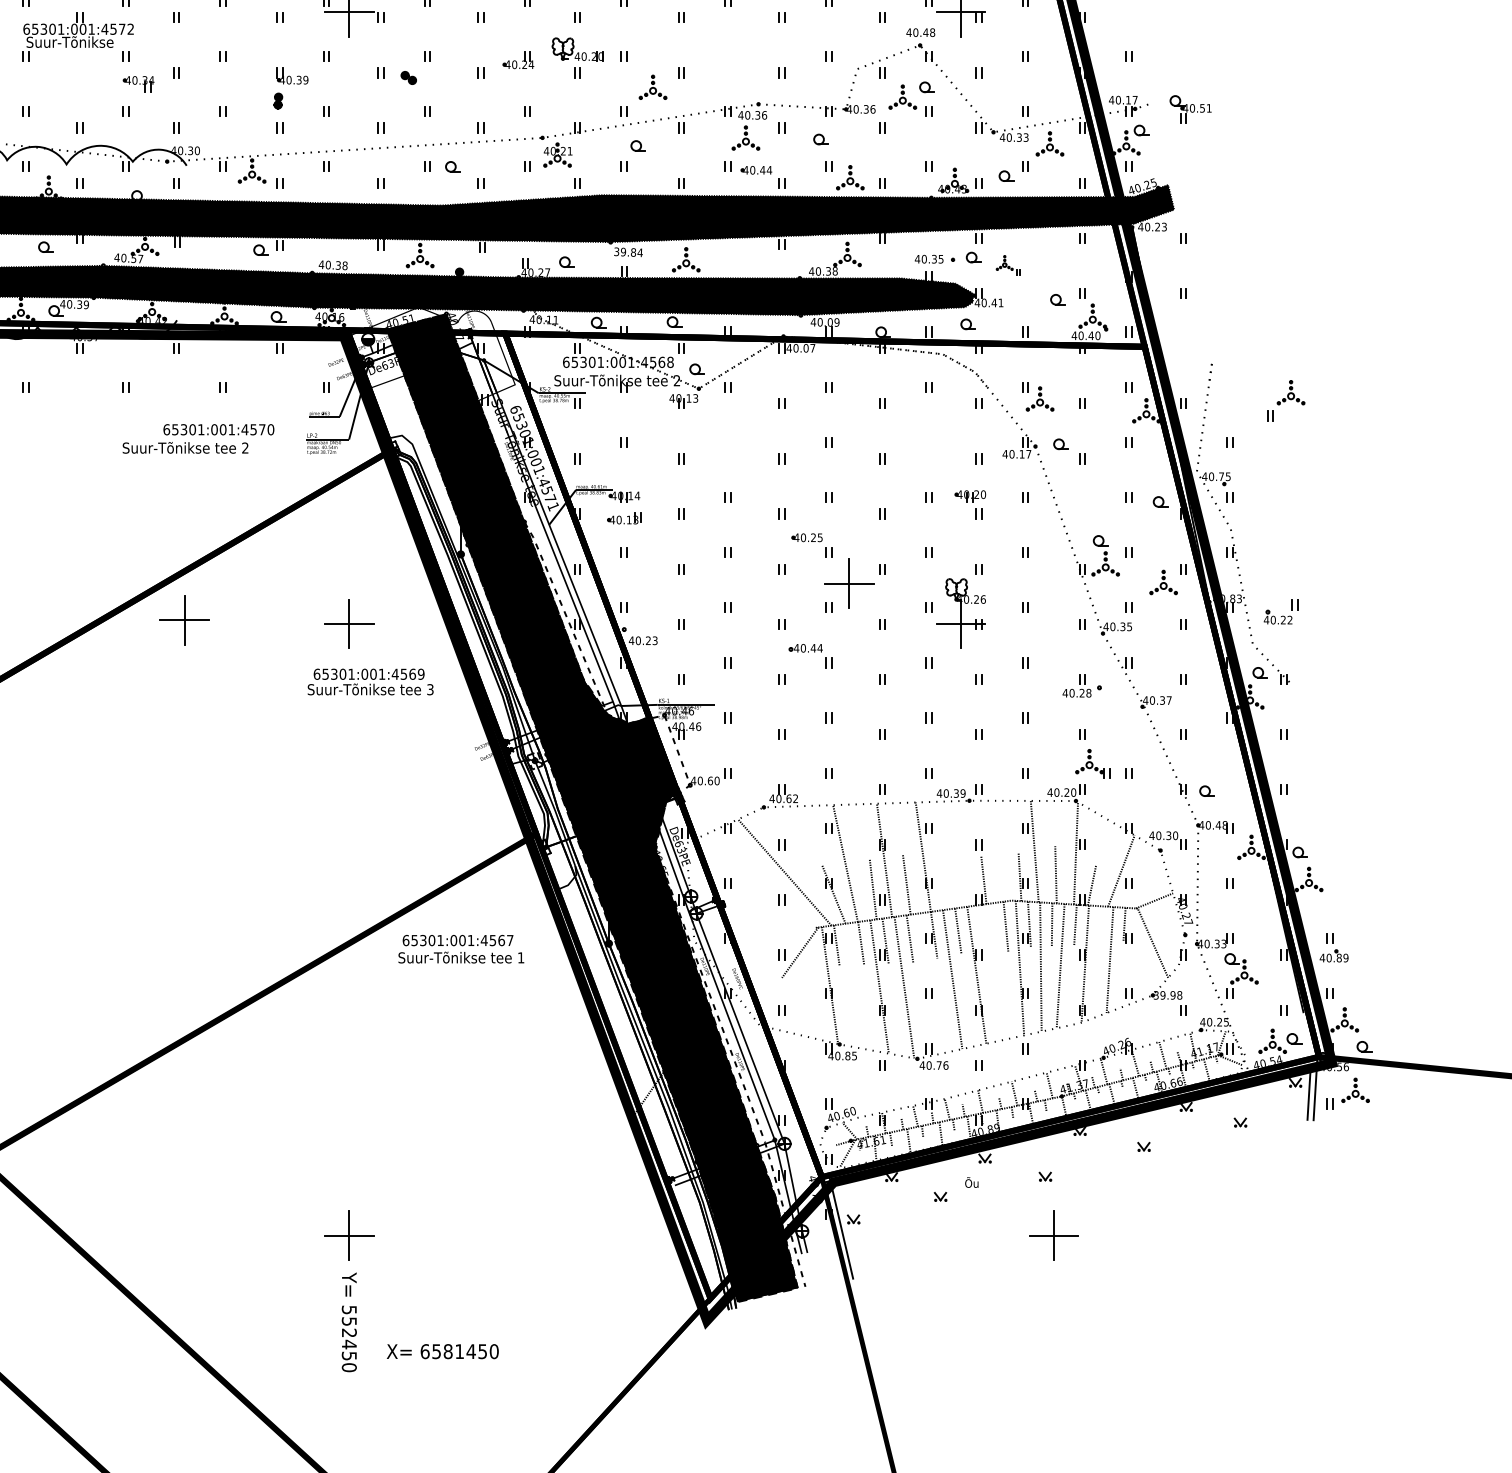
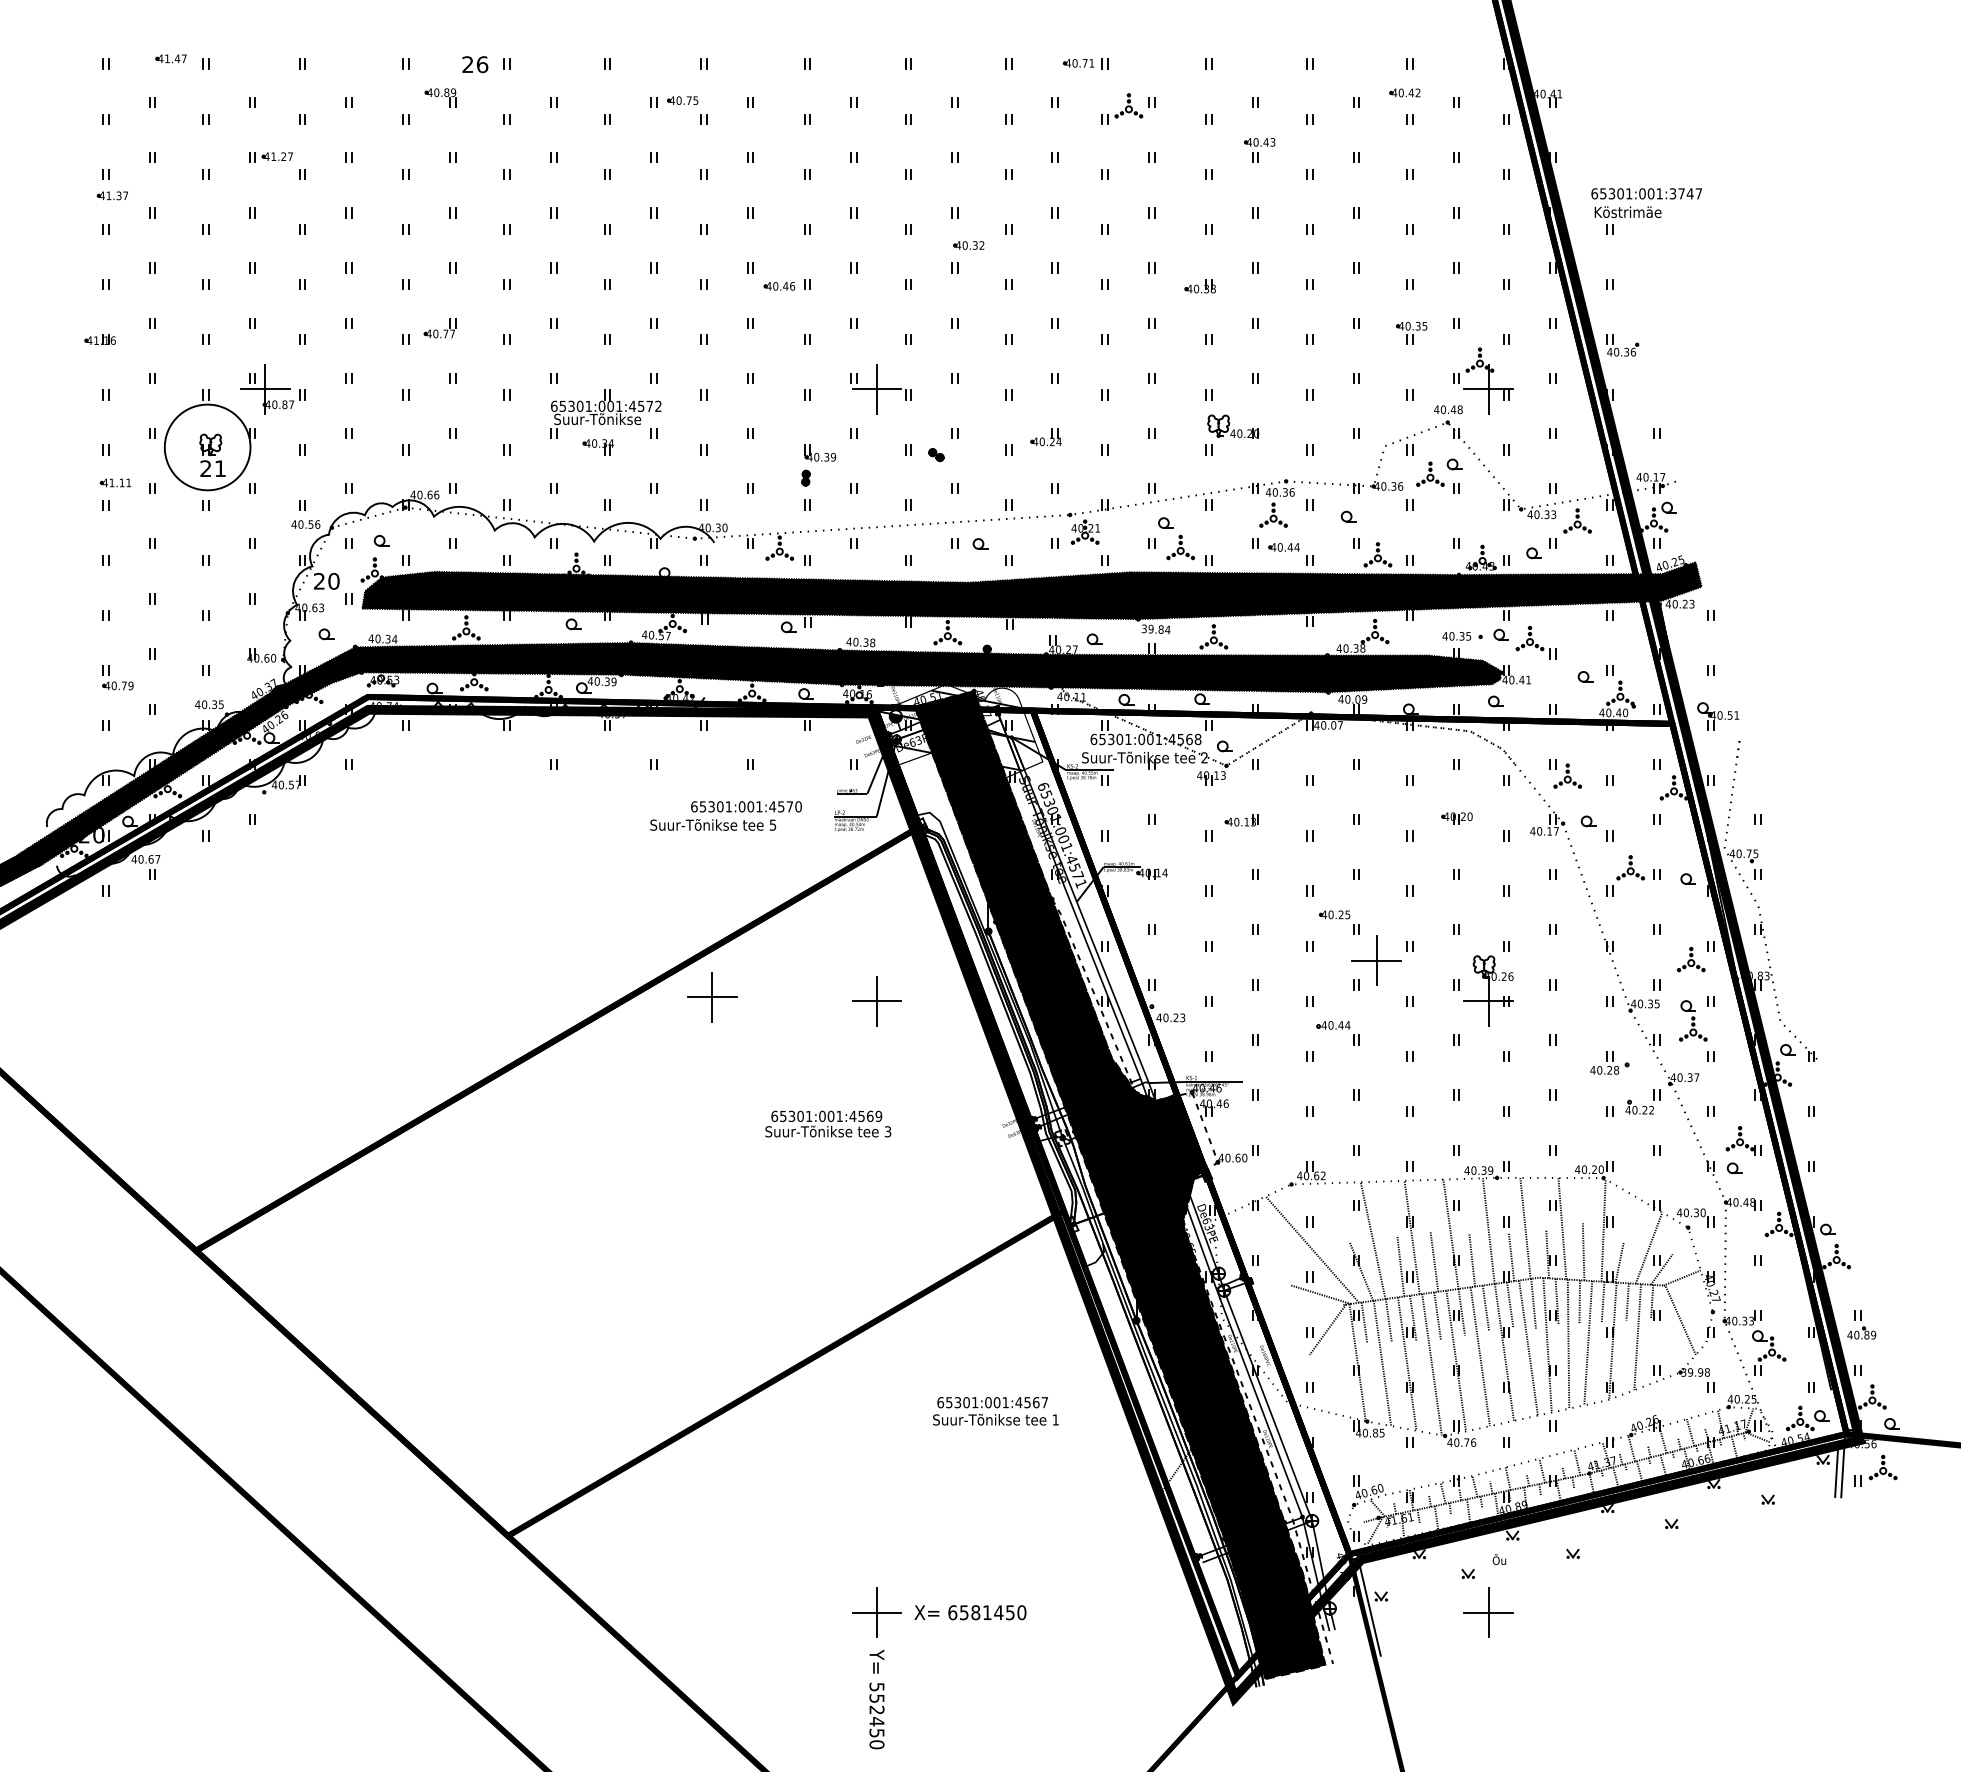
part: (577, 49) -> (1233, 426), moved
part: (138, 84) -> (598, 447), moved
part: (652, 87) -> (1180, 547), moved
part: (1190, 109) -> (1718, 716), moved
part: (1007, 265) -> (1535, 642), size x1.67
hatch: (429, 353) -> (957, 730), added
part: (1285, 400) -> (1625, 875), moved
text: (244, 447) -> (772, 824), 2 -> 5
part: (969, 496) -> (1456, 818), moved
part: (623, 518) -> (1241, 820), moved
part: (1105, 555) -> (1693, 1020), moved
part: (1280, 611) -> (1642, 1101), moved
text: (370, 681) -> (828, 1123), moved
part: (1092, 763) -> (1743, 1140), moved
line: (997, 850) -> (1525, 1227), added
line: (960, 853) -> (1488, 1230), added
line: (944, 882) -> (1472, 1259), added
line: (1133, 892) -> (1661, 1269), added
line: (792, 917) -> (1320, 1294), added
line: (1099, 924) -> (1627, 1301), added
line: (982, 927) -> (1510, 1304), added
text: (460, 949) -> (995, 1411), moved
line: (1000, 970) -> (1528, 1347), added
line: (927, 983) -> (1455, 1360), added
line: (854, 986) -> (1382, 1363), added
part: (1053, 1235) -> (1488, 1612), moved
text: (442, 1351) -> (970, 1612), moved

